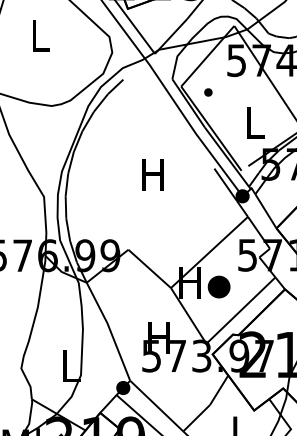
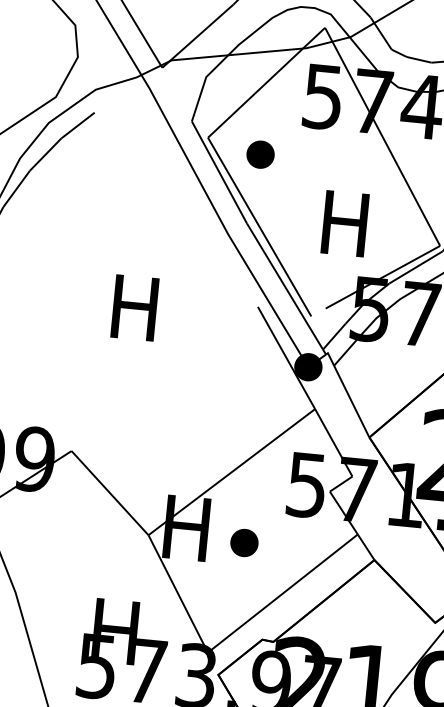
part: (208, 92) -> (260, 154), size x1.67
text: (253, 122) -> (344, 222), L -> H
part: (219, 287) -> (244, 543), size x0.62

